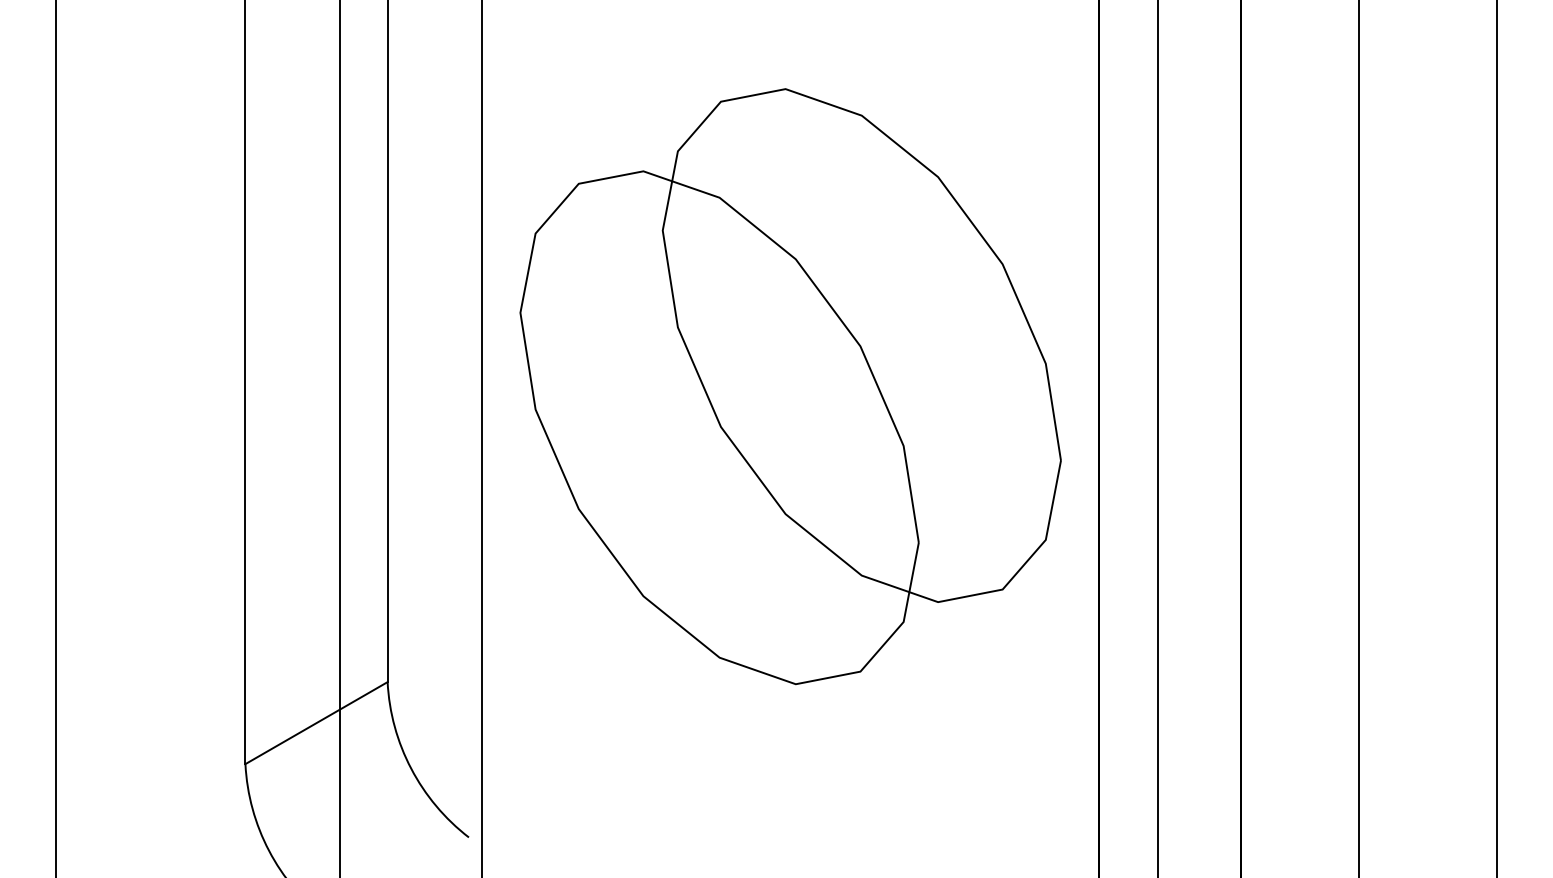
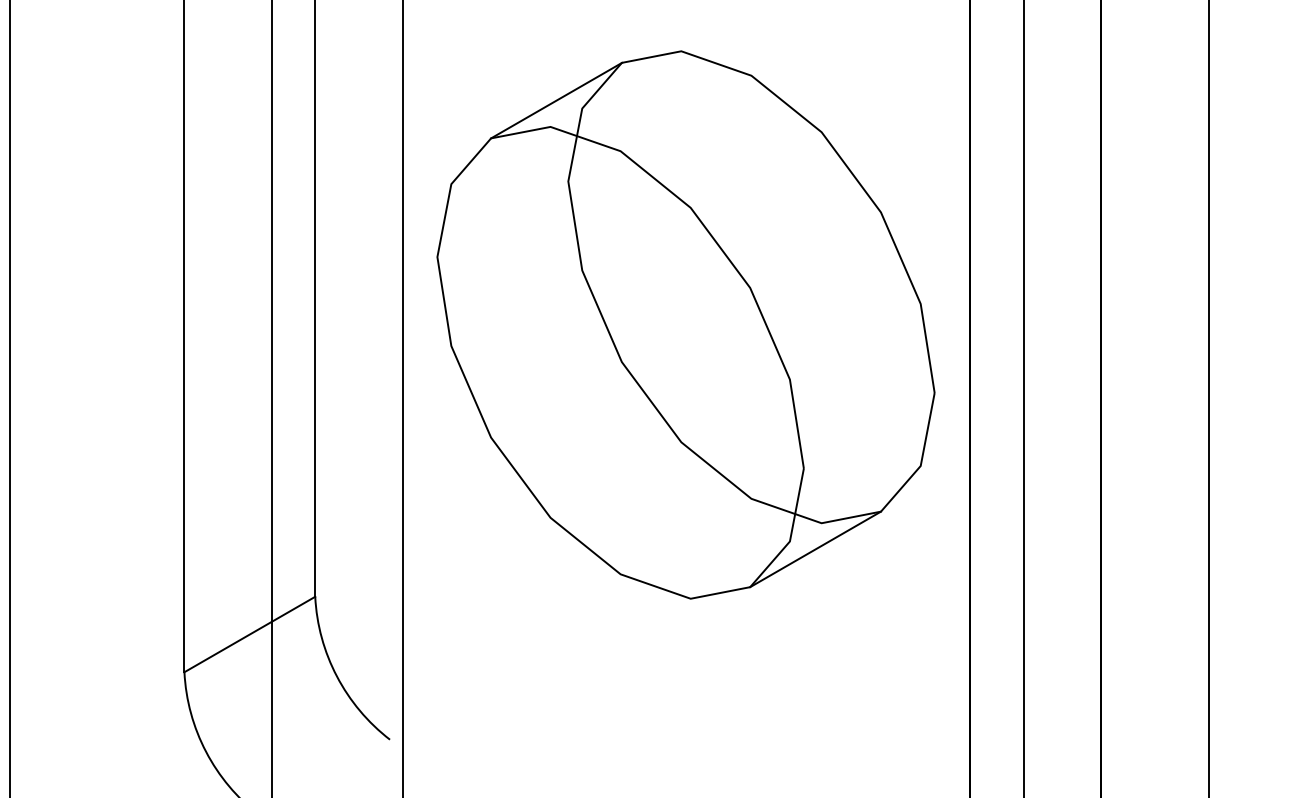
line: (649, 142) -> (556, 100), added
line: (931, 630) -> (815, 549), added

